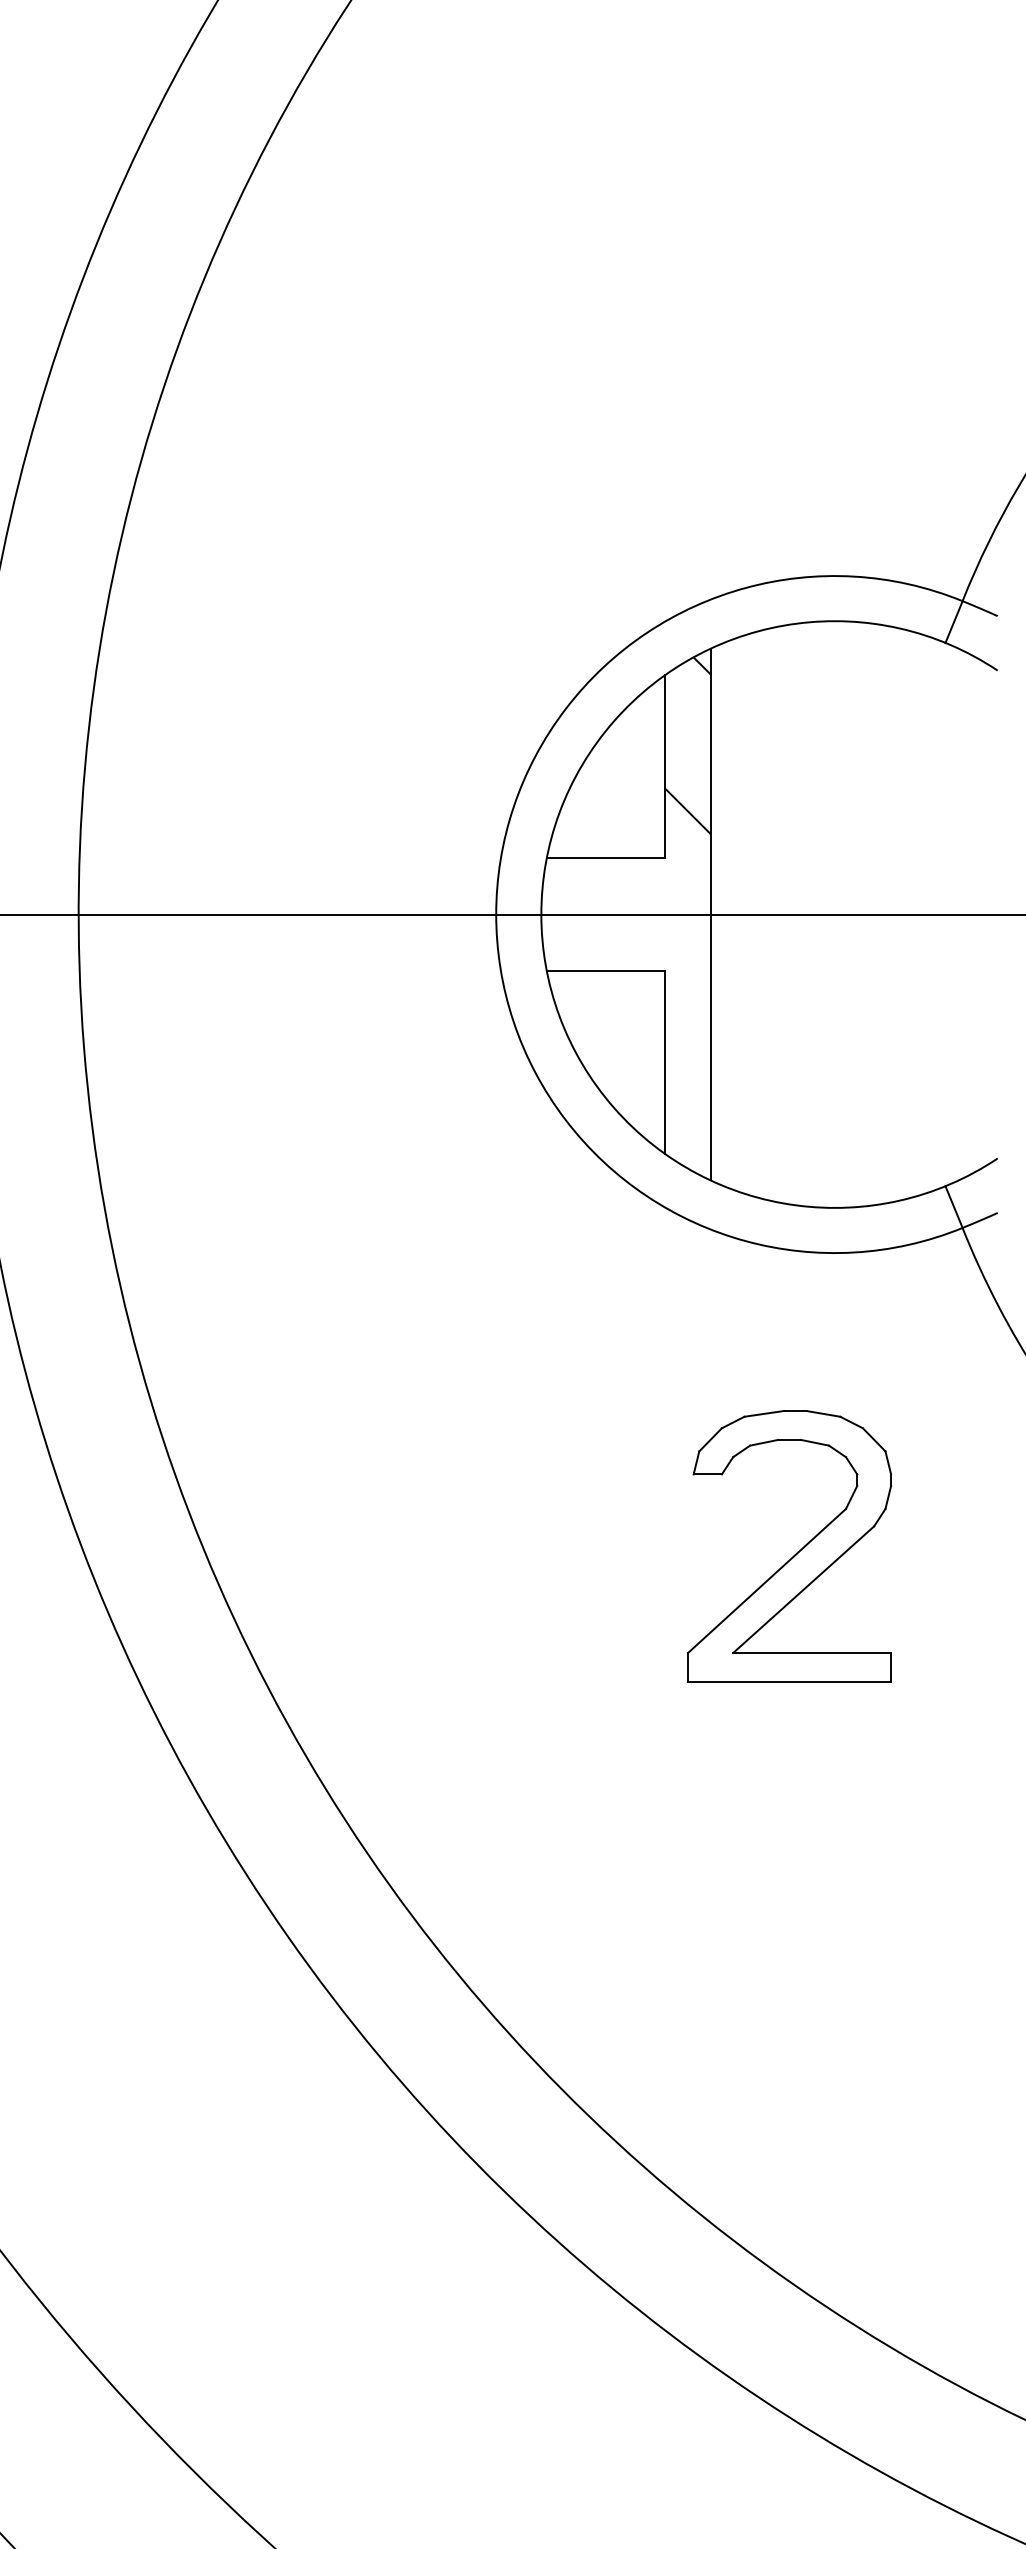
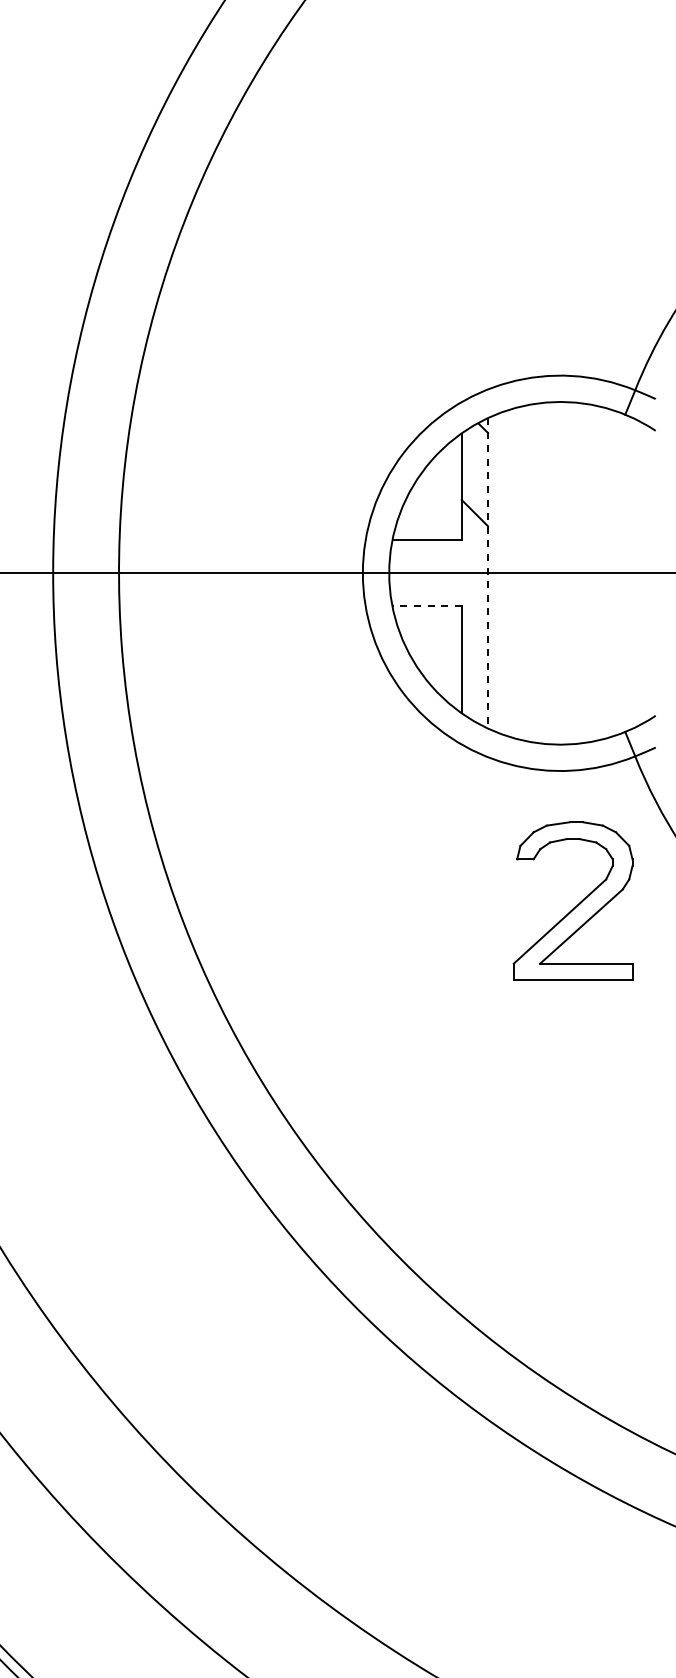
line: (711, 914) -> (488, 573), solid -> dashed
line: (605, 971) -> (426, 606), solid -> dashed
part: (796, 1551) -> (577, 904), moved

